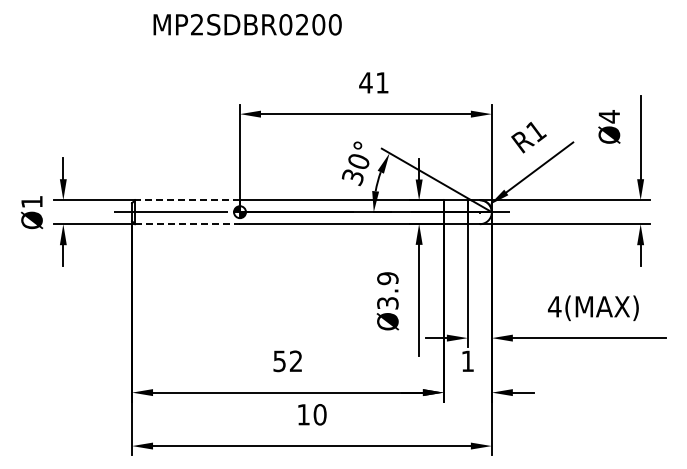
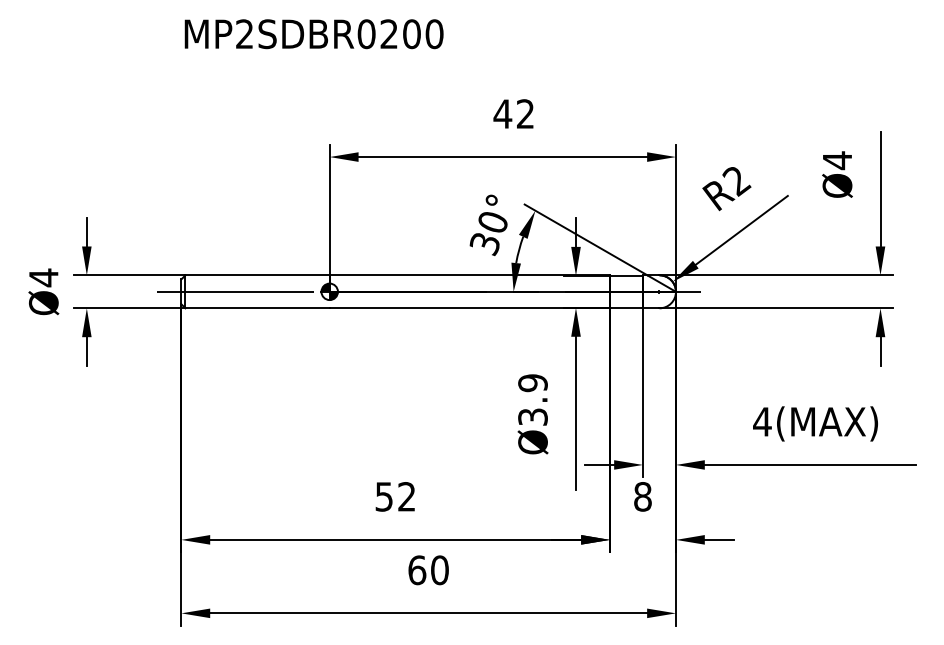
text: (247, 24) -> (313, 33), moved
text: (382, 82) -> (525, 113), 41 -> 42
text: (535, 131) -> (735, 180), R1 -> R2
line: (187, 200) -> (257, 275), dashed -> solid
text: (31, 201) -> (43, 277), Ø1 -> Ø4
line: (188, 224) -> (258, 308), dashed -> solid
text: (467, 361) -> (642, 497), 1 -> 8
text: (303, 414) -> (417, 569), 10 -> 60

